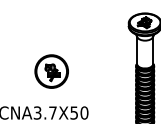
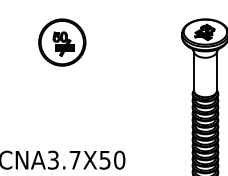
part: (51, 71) -> (62, 42), moved

